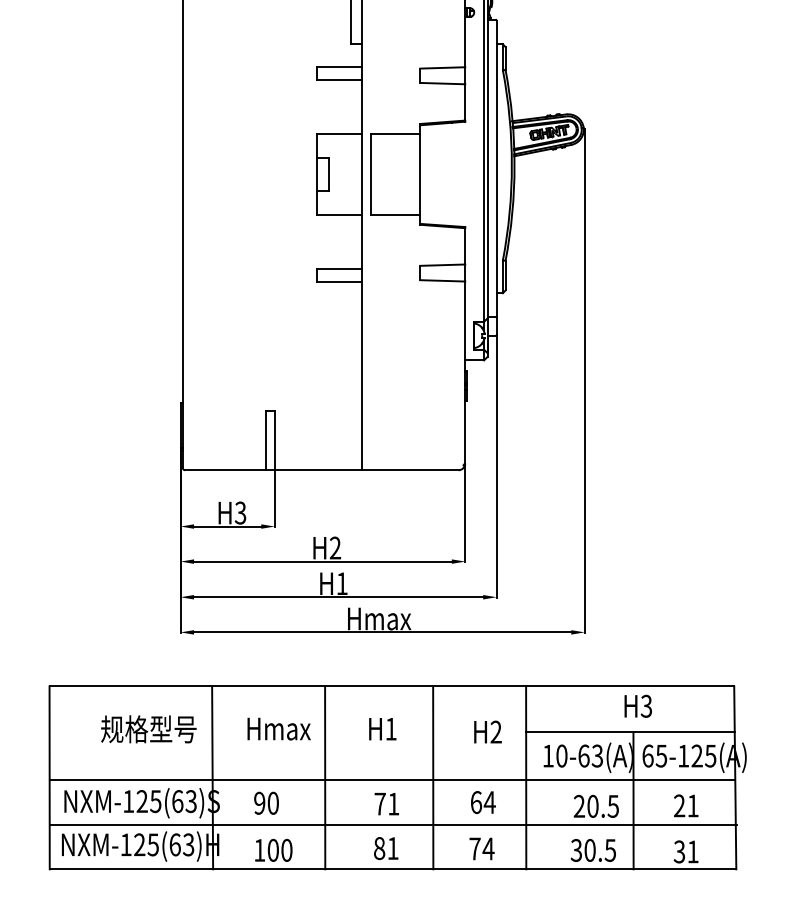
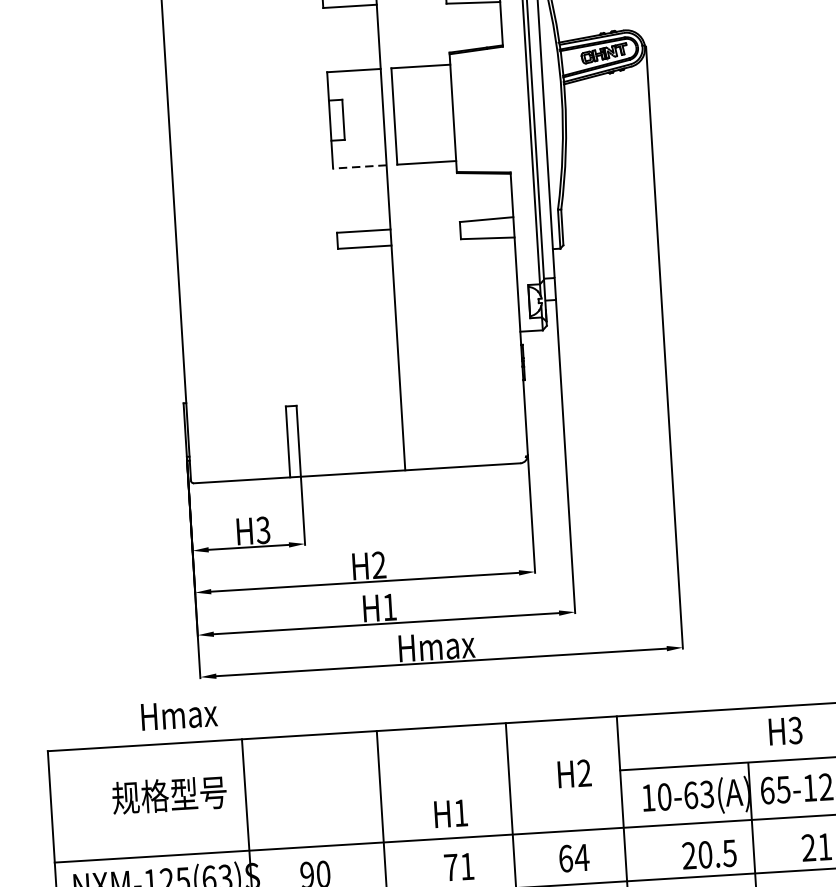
line: (339, 214) -> (359, 166), solid -> dashed
text: (637, 705) -> (784, 730), moved
text: (278, 728) -> (178, 714), moved
text: (382, 729) -> (450, 814), moved

